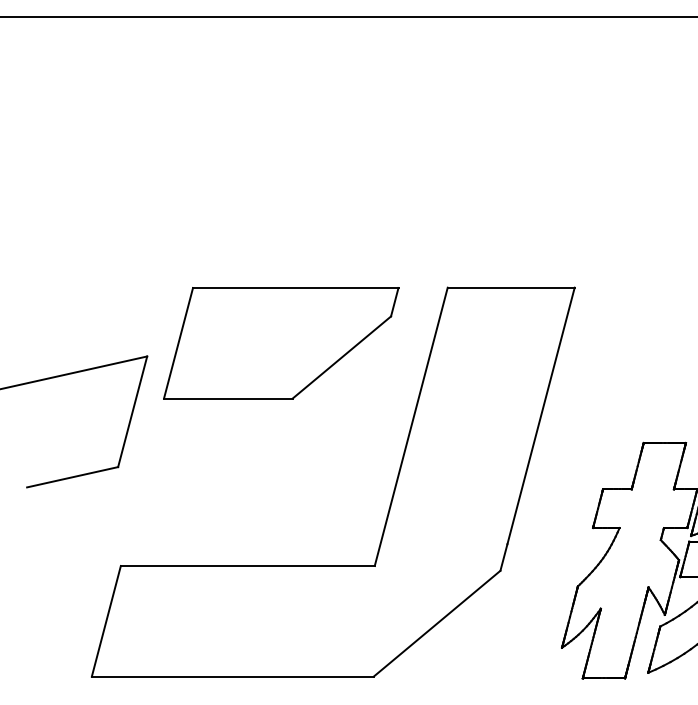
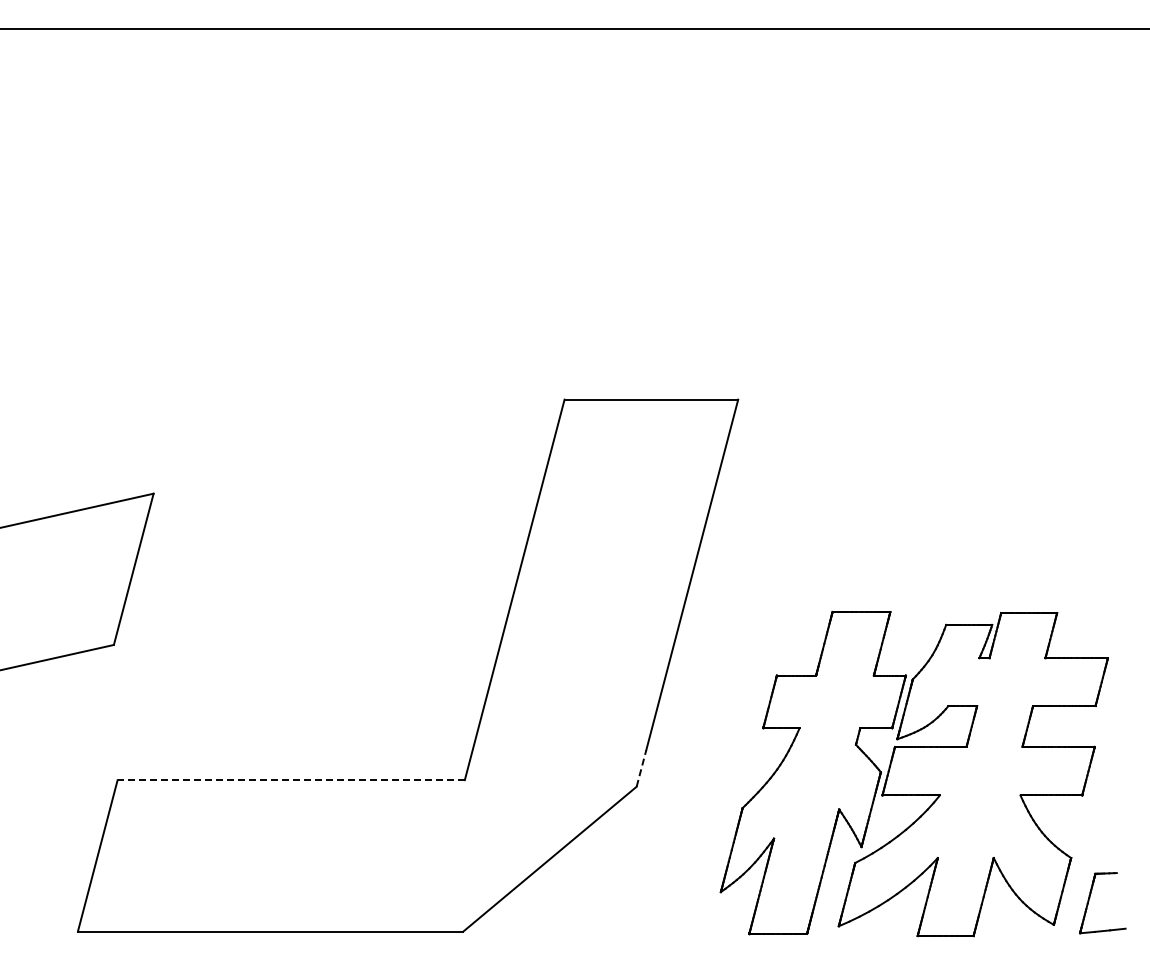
part: (280, 343) -> (336, 475), removed
line: (503, 557) -> (641, 768), solid -> dashed
line: (248, 566) -> (291, 780), solid -> dashed

